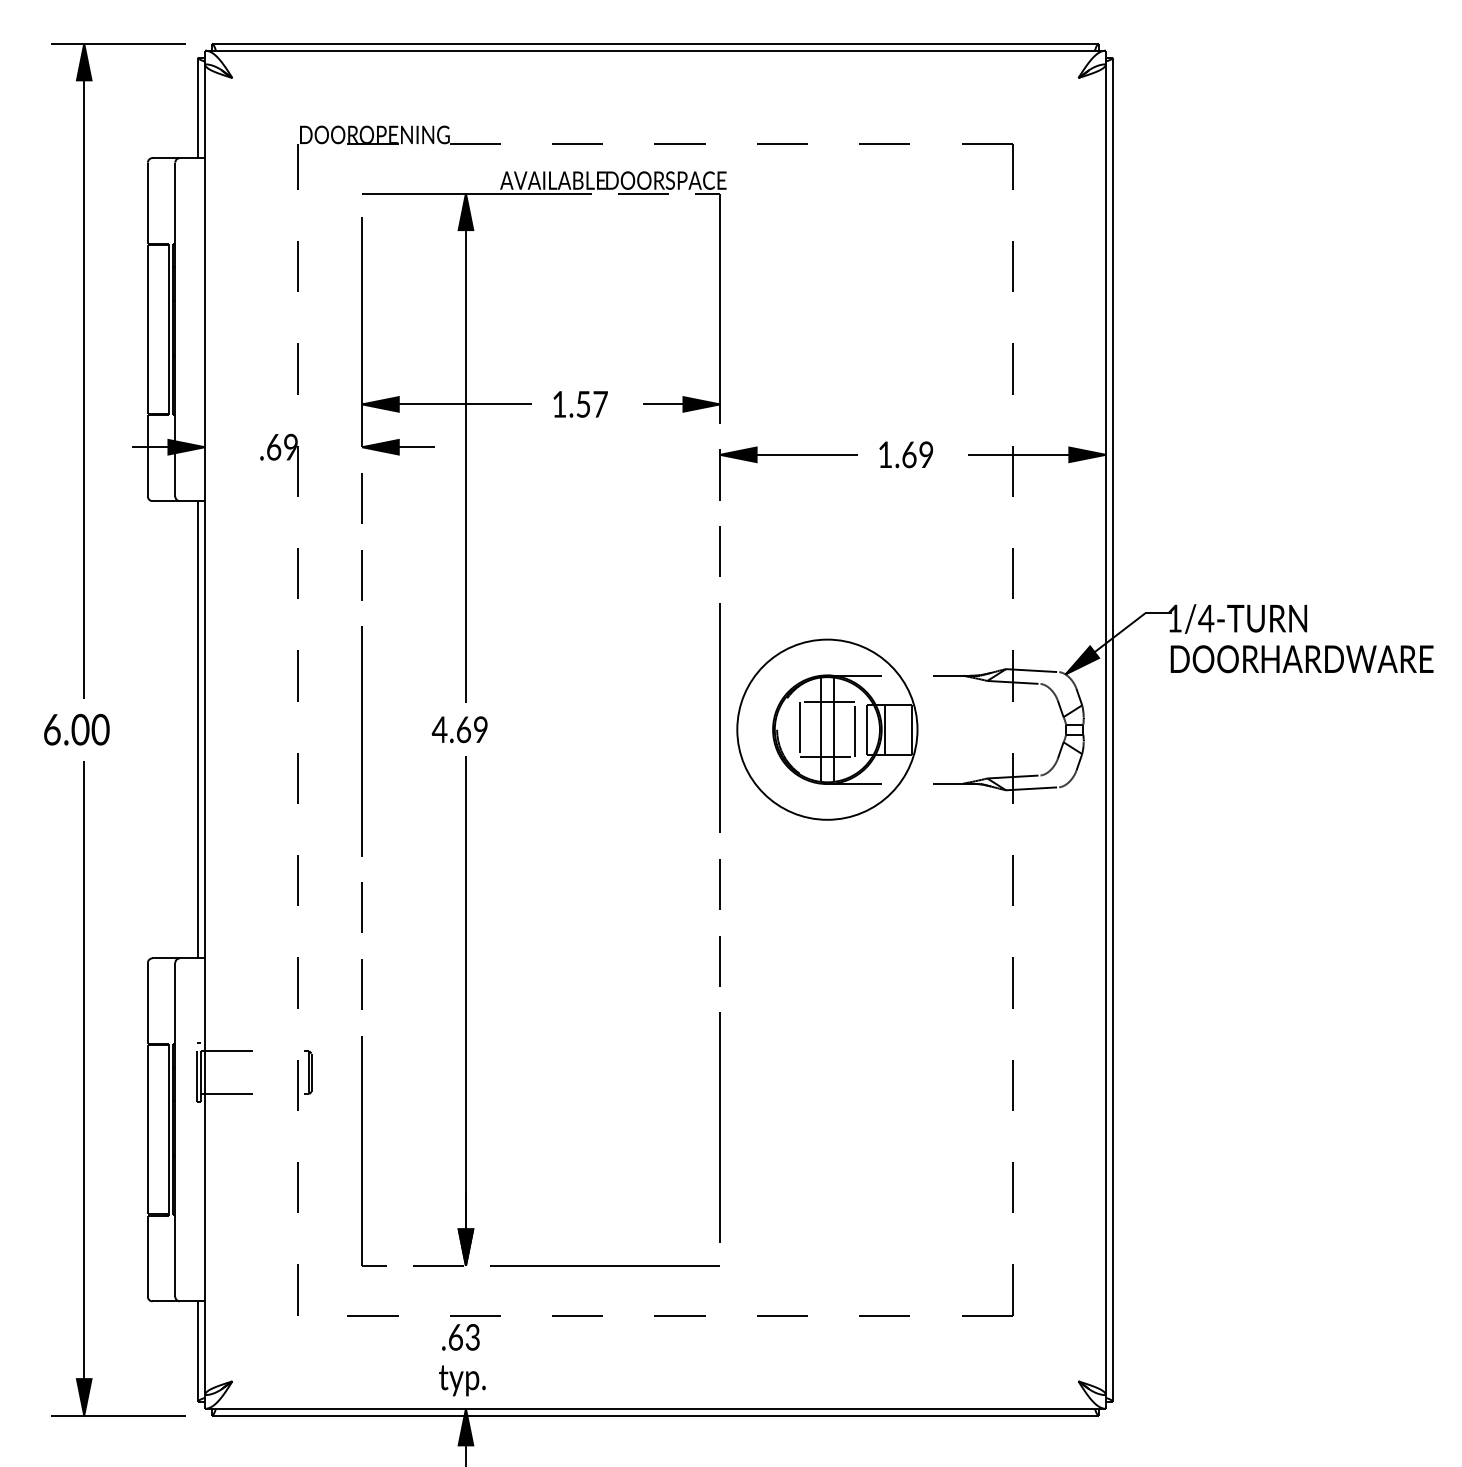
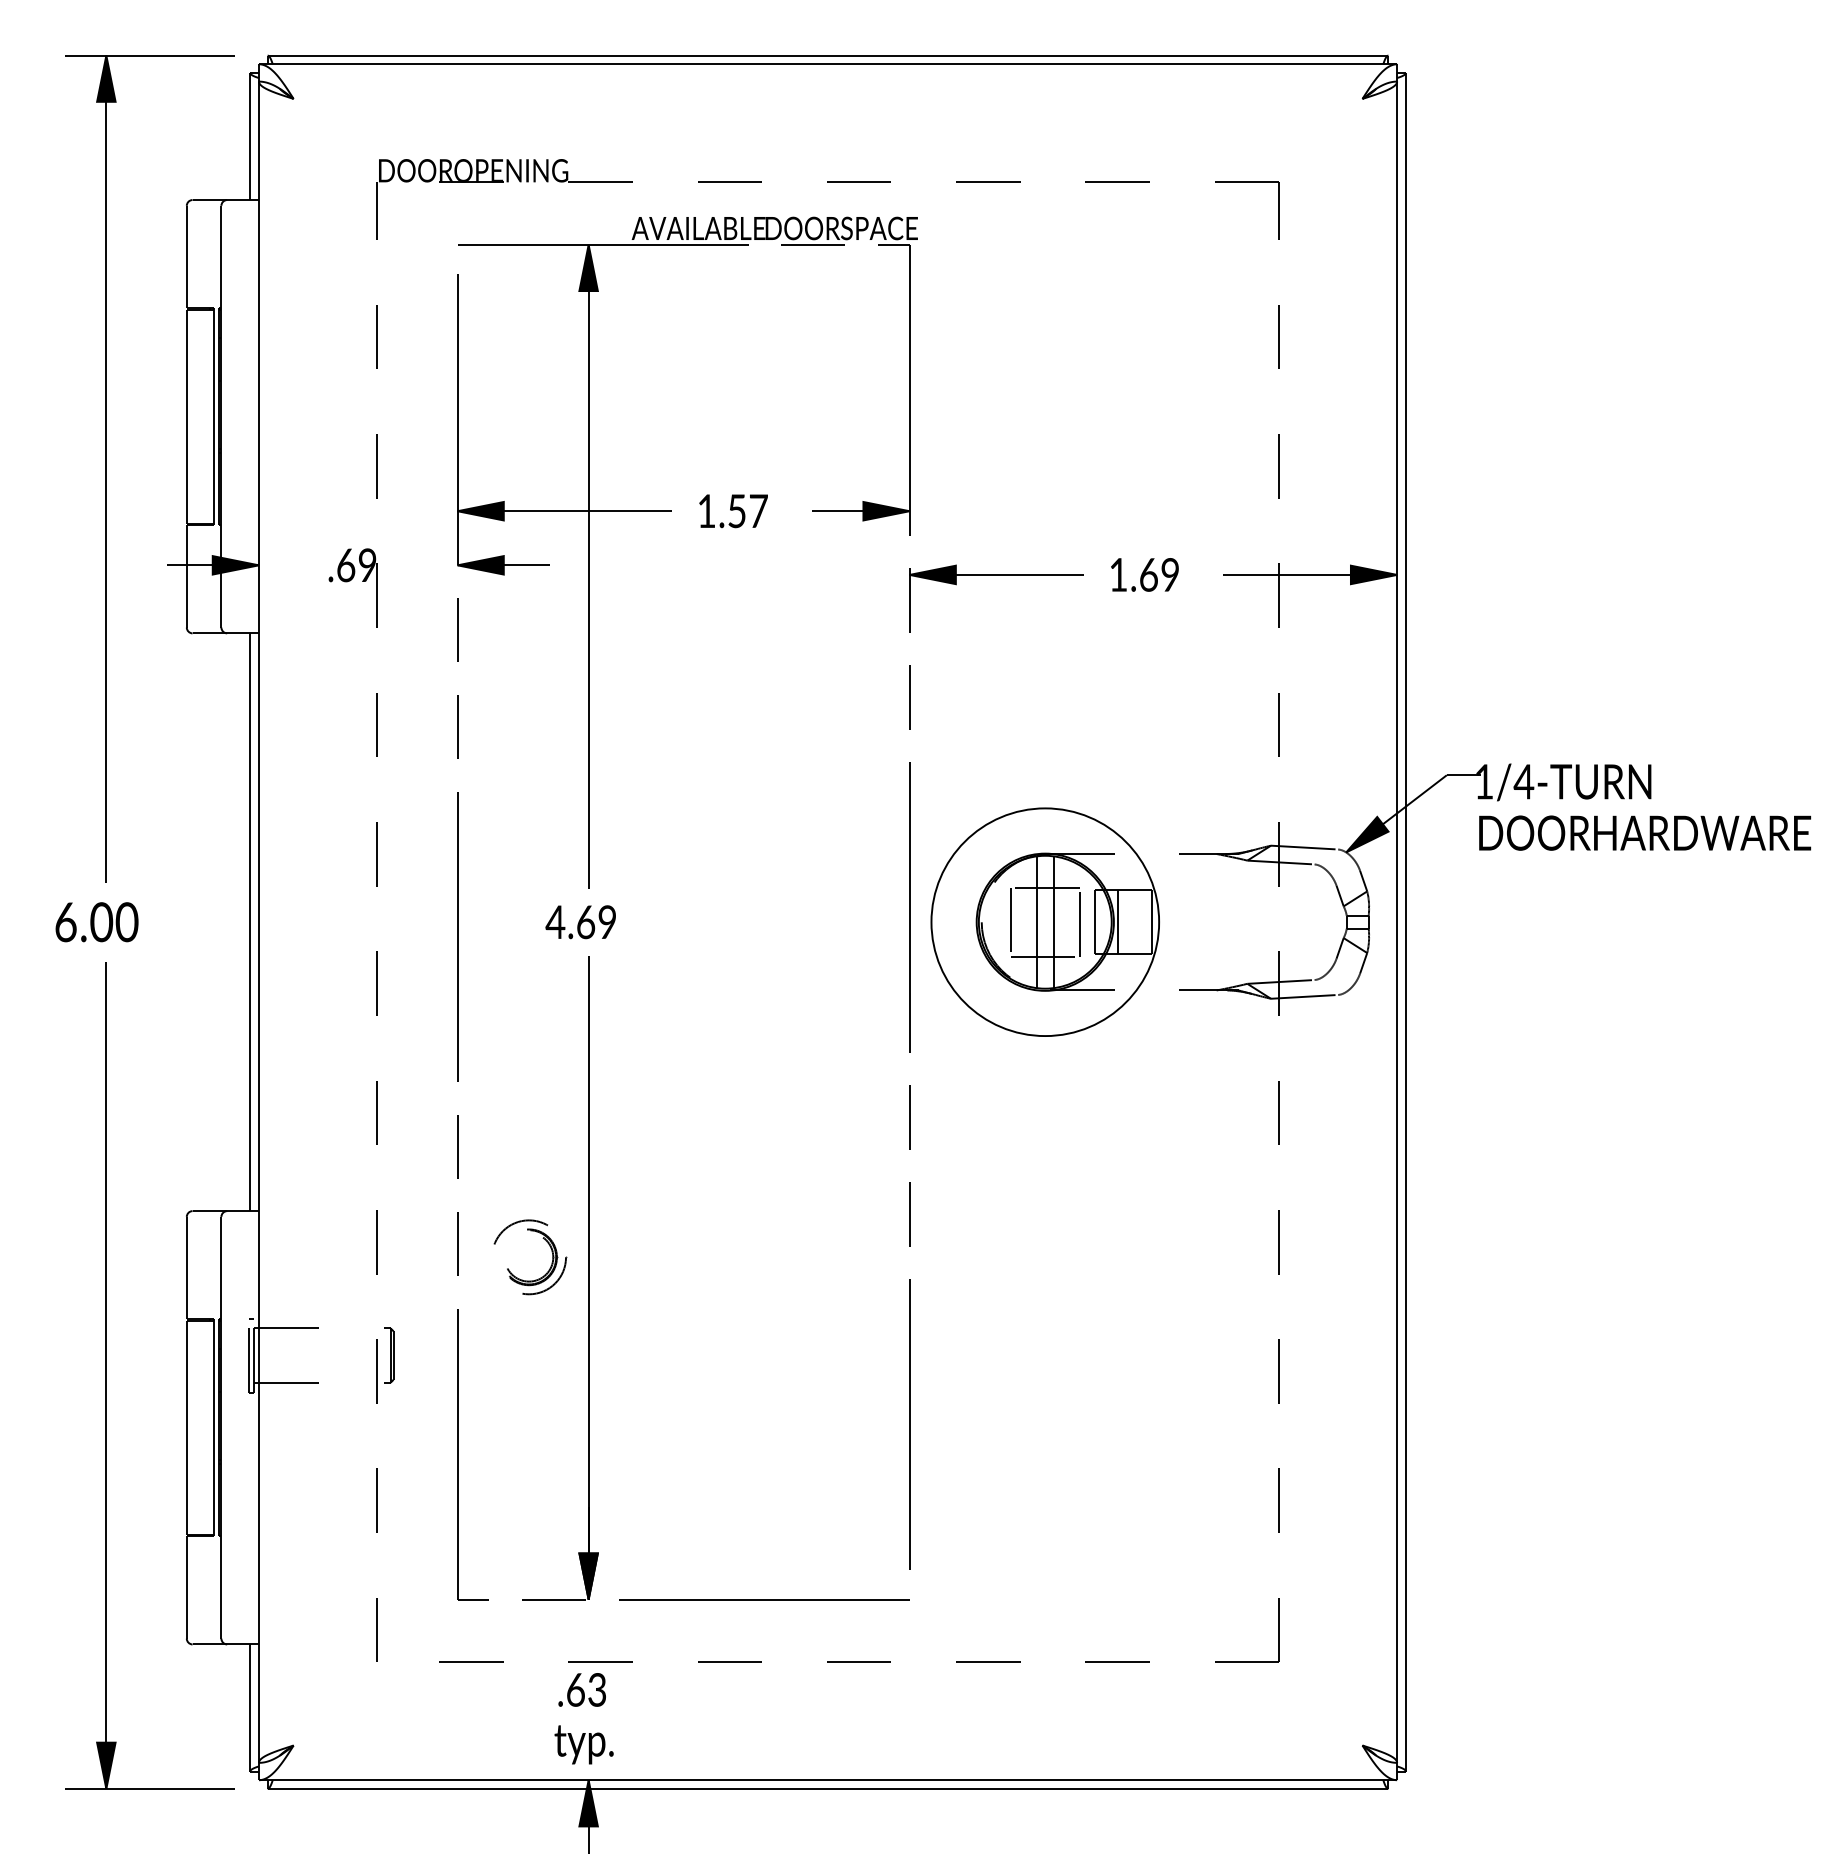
part: (435, 1001) -> (550, 1265), added

